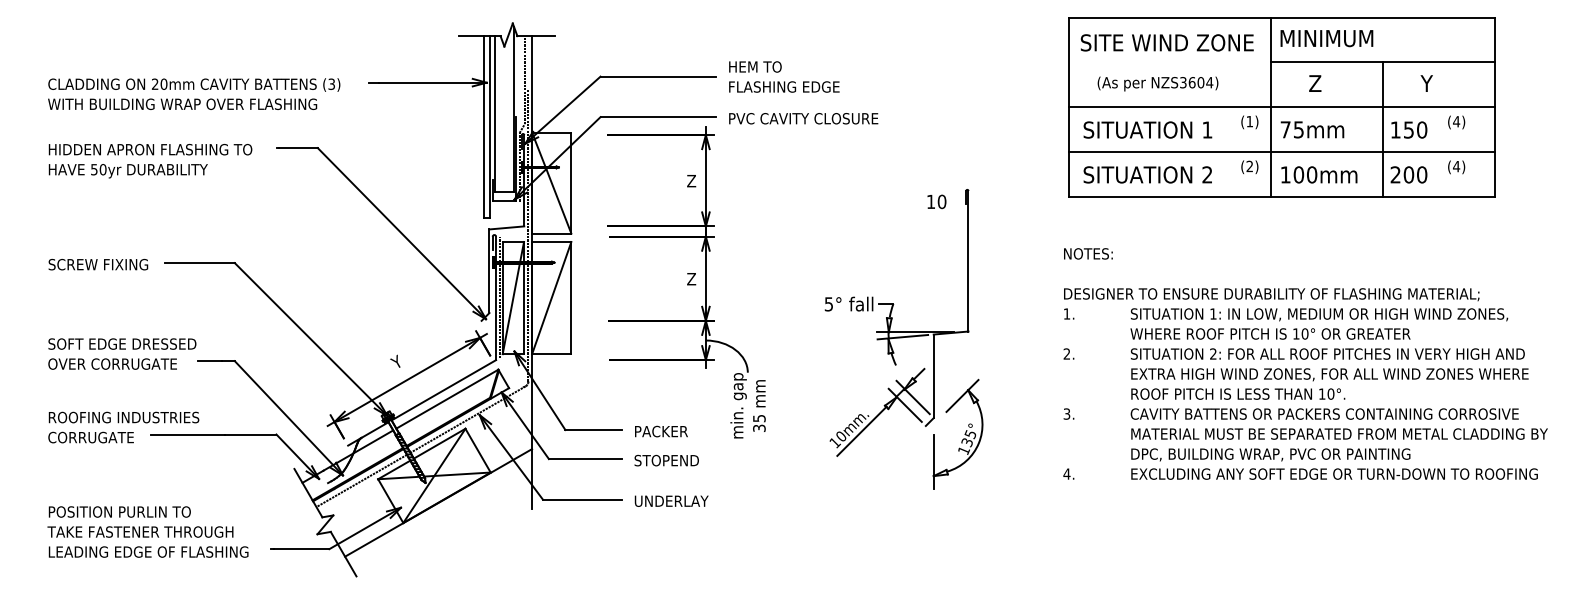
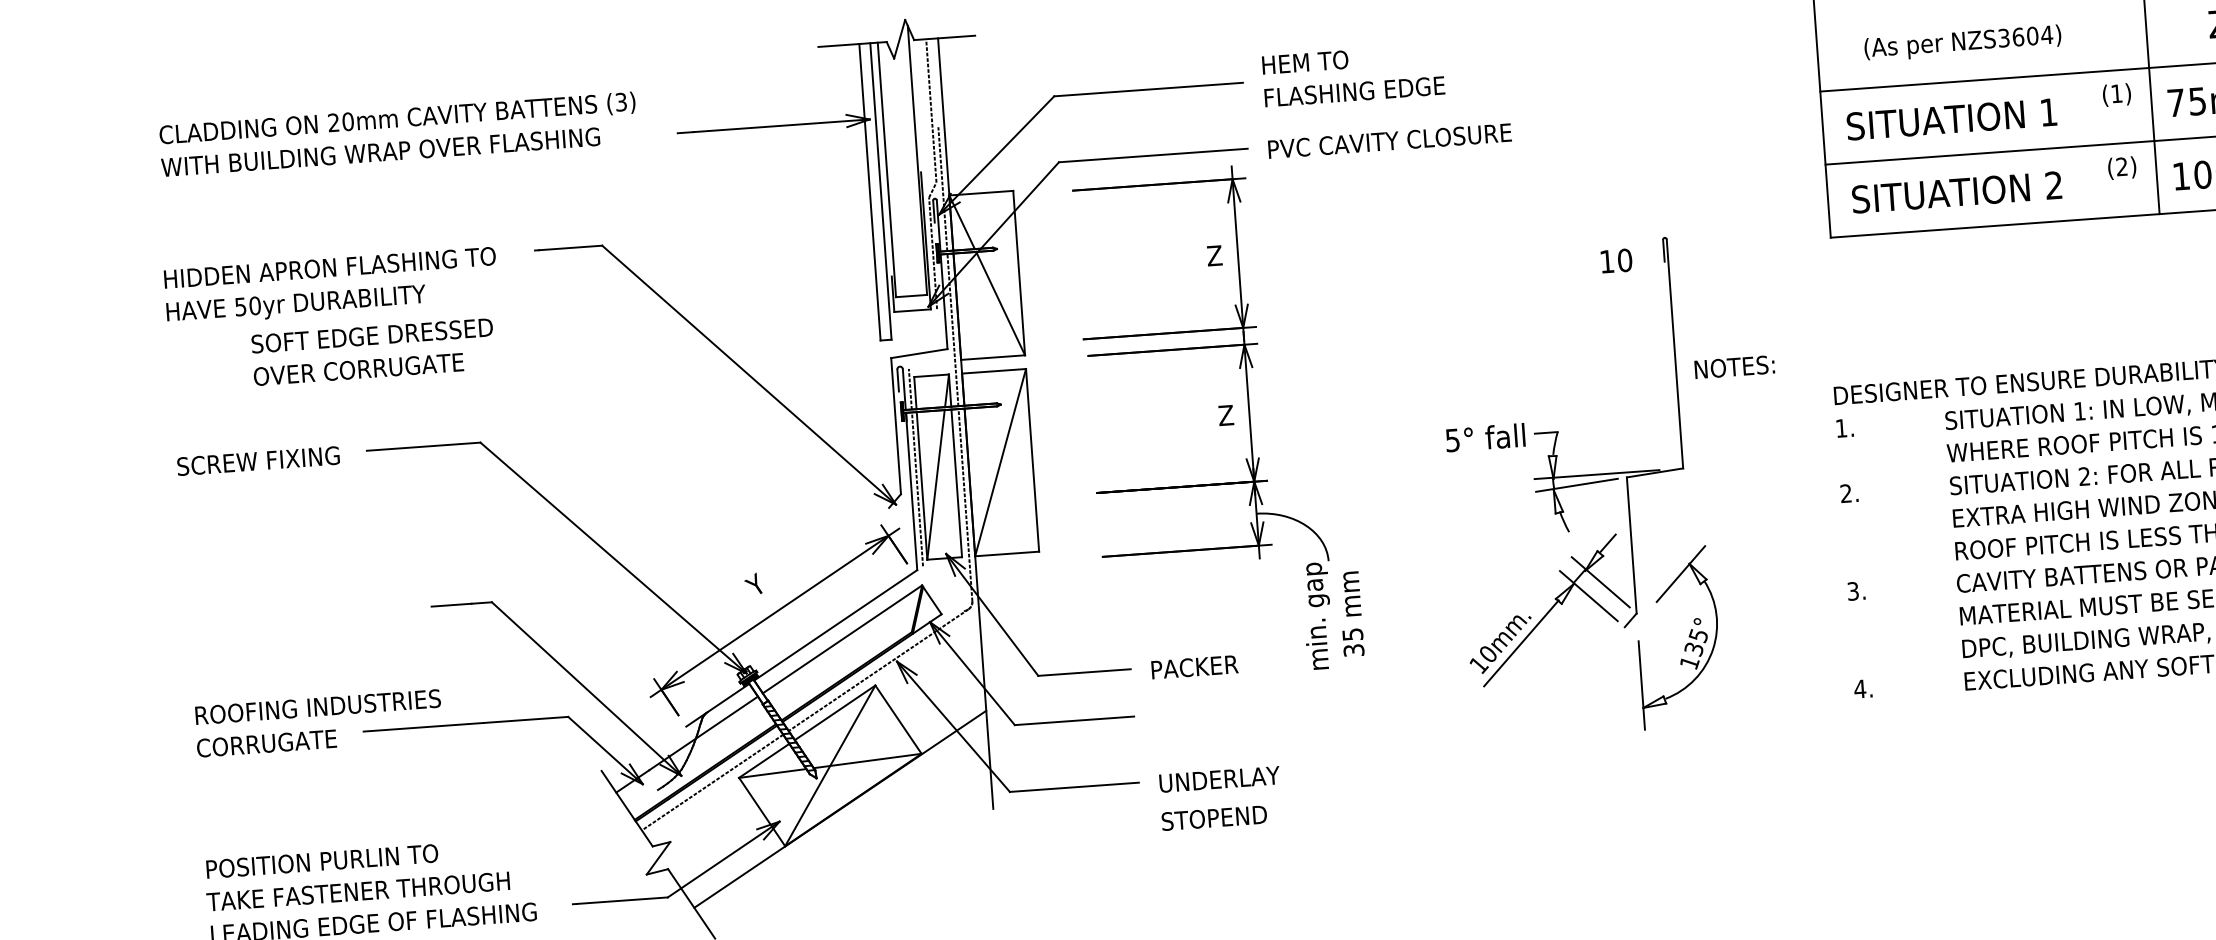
text: (194, 93) -> (398, 133), moved
text: (1088, 253) -> (1734, 366), moved
text: (122, 353) -> (373, 351), moved
text: (666, 460) -> (1213, 817), moved

